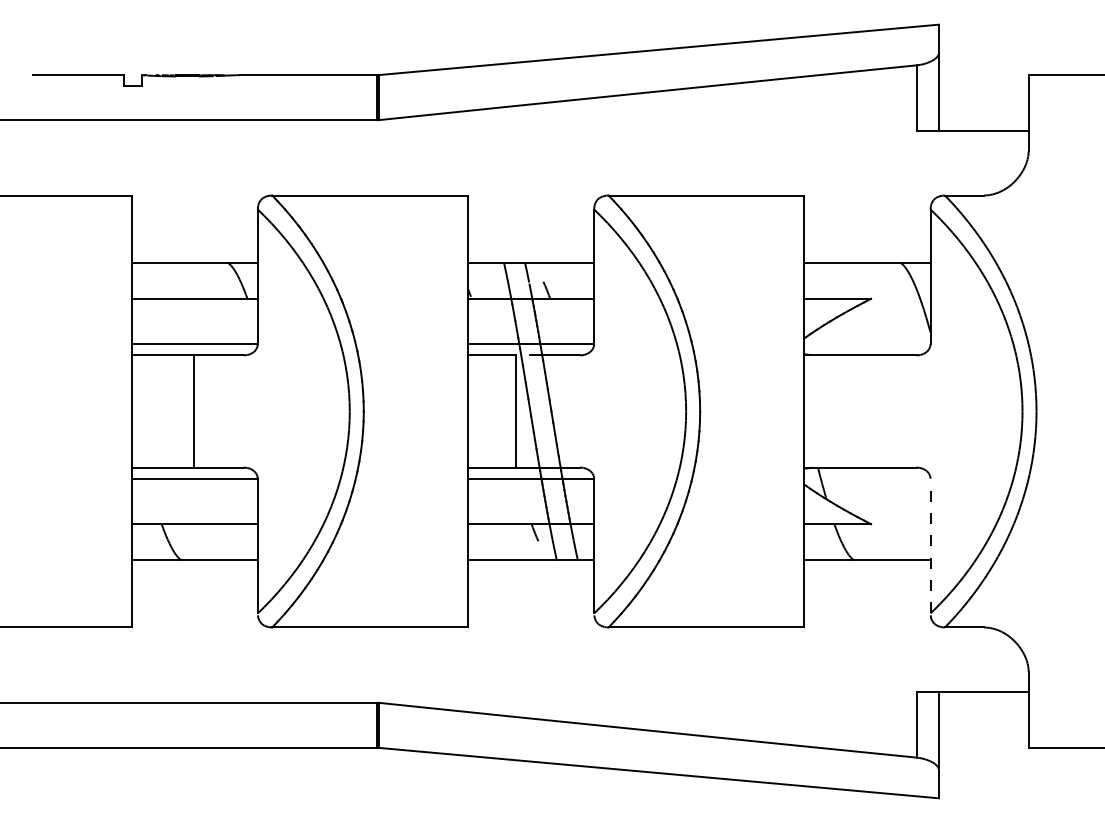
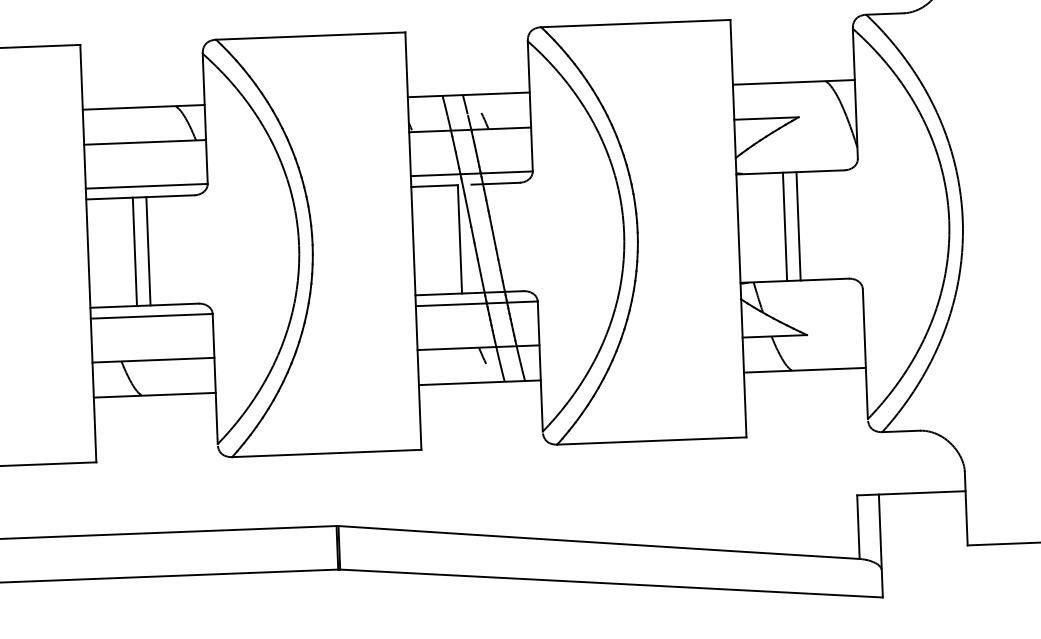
line: (179, 411) -> (134, 251), added
line: (852, 411) -> (784, 226), added
line: (866, 411) -> (798, 226), added
line: (930, 545) -> (865, 353), dashed -> solid

